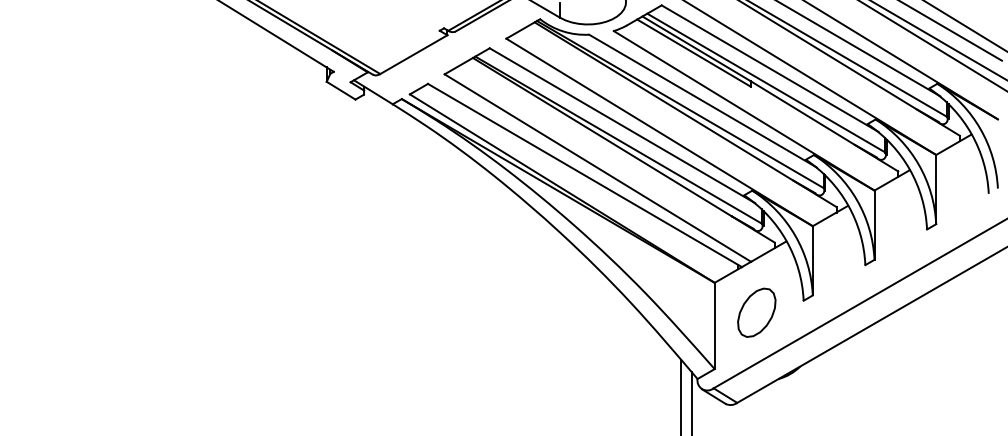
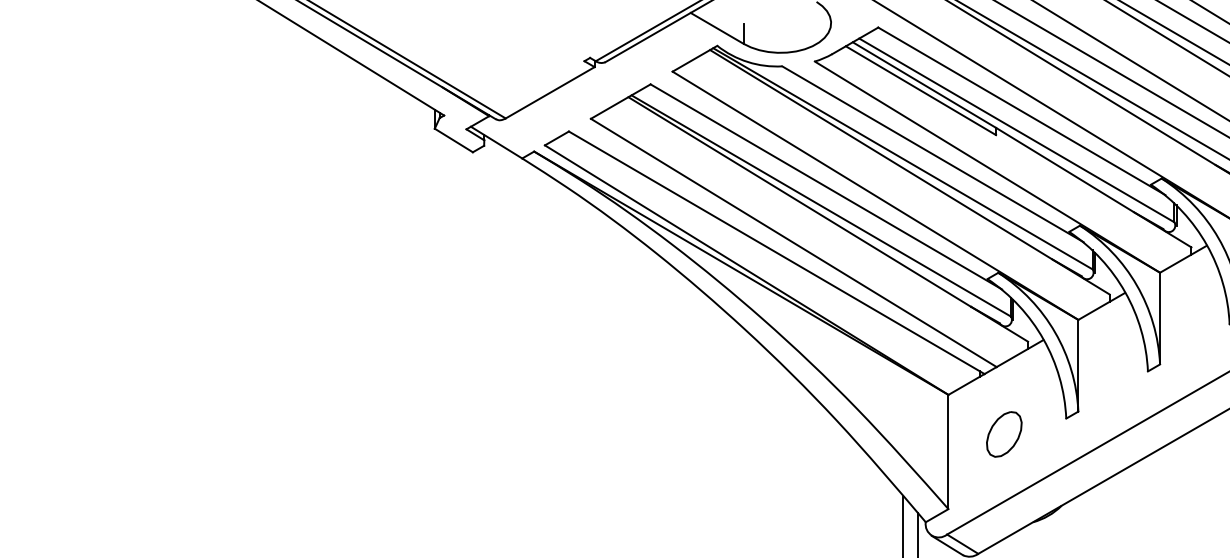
part: (756, 312) -> (1003, 434), size x0.7

